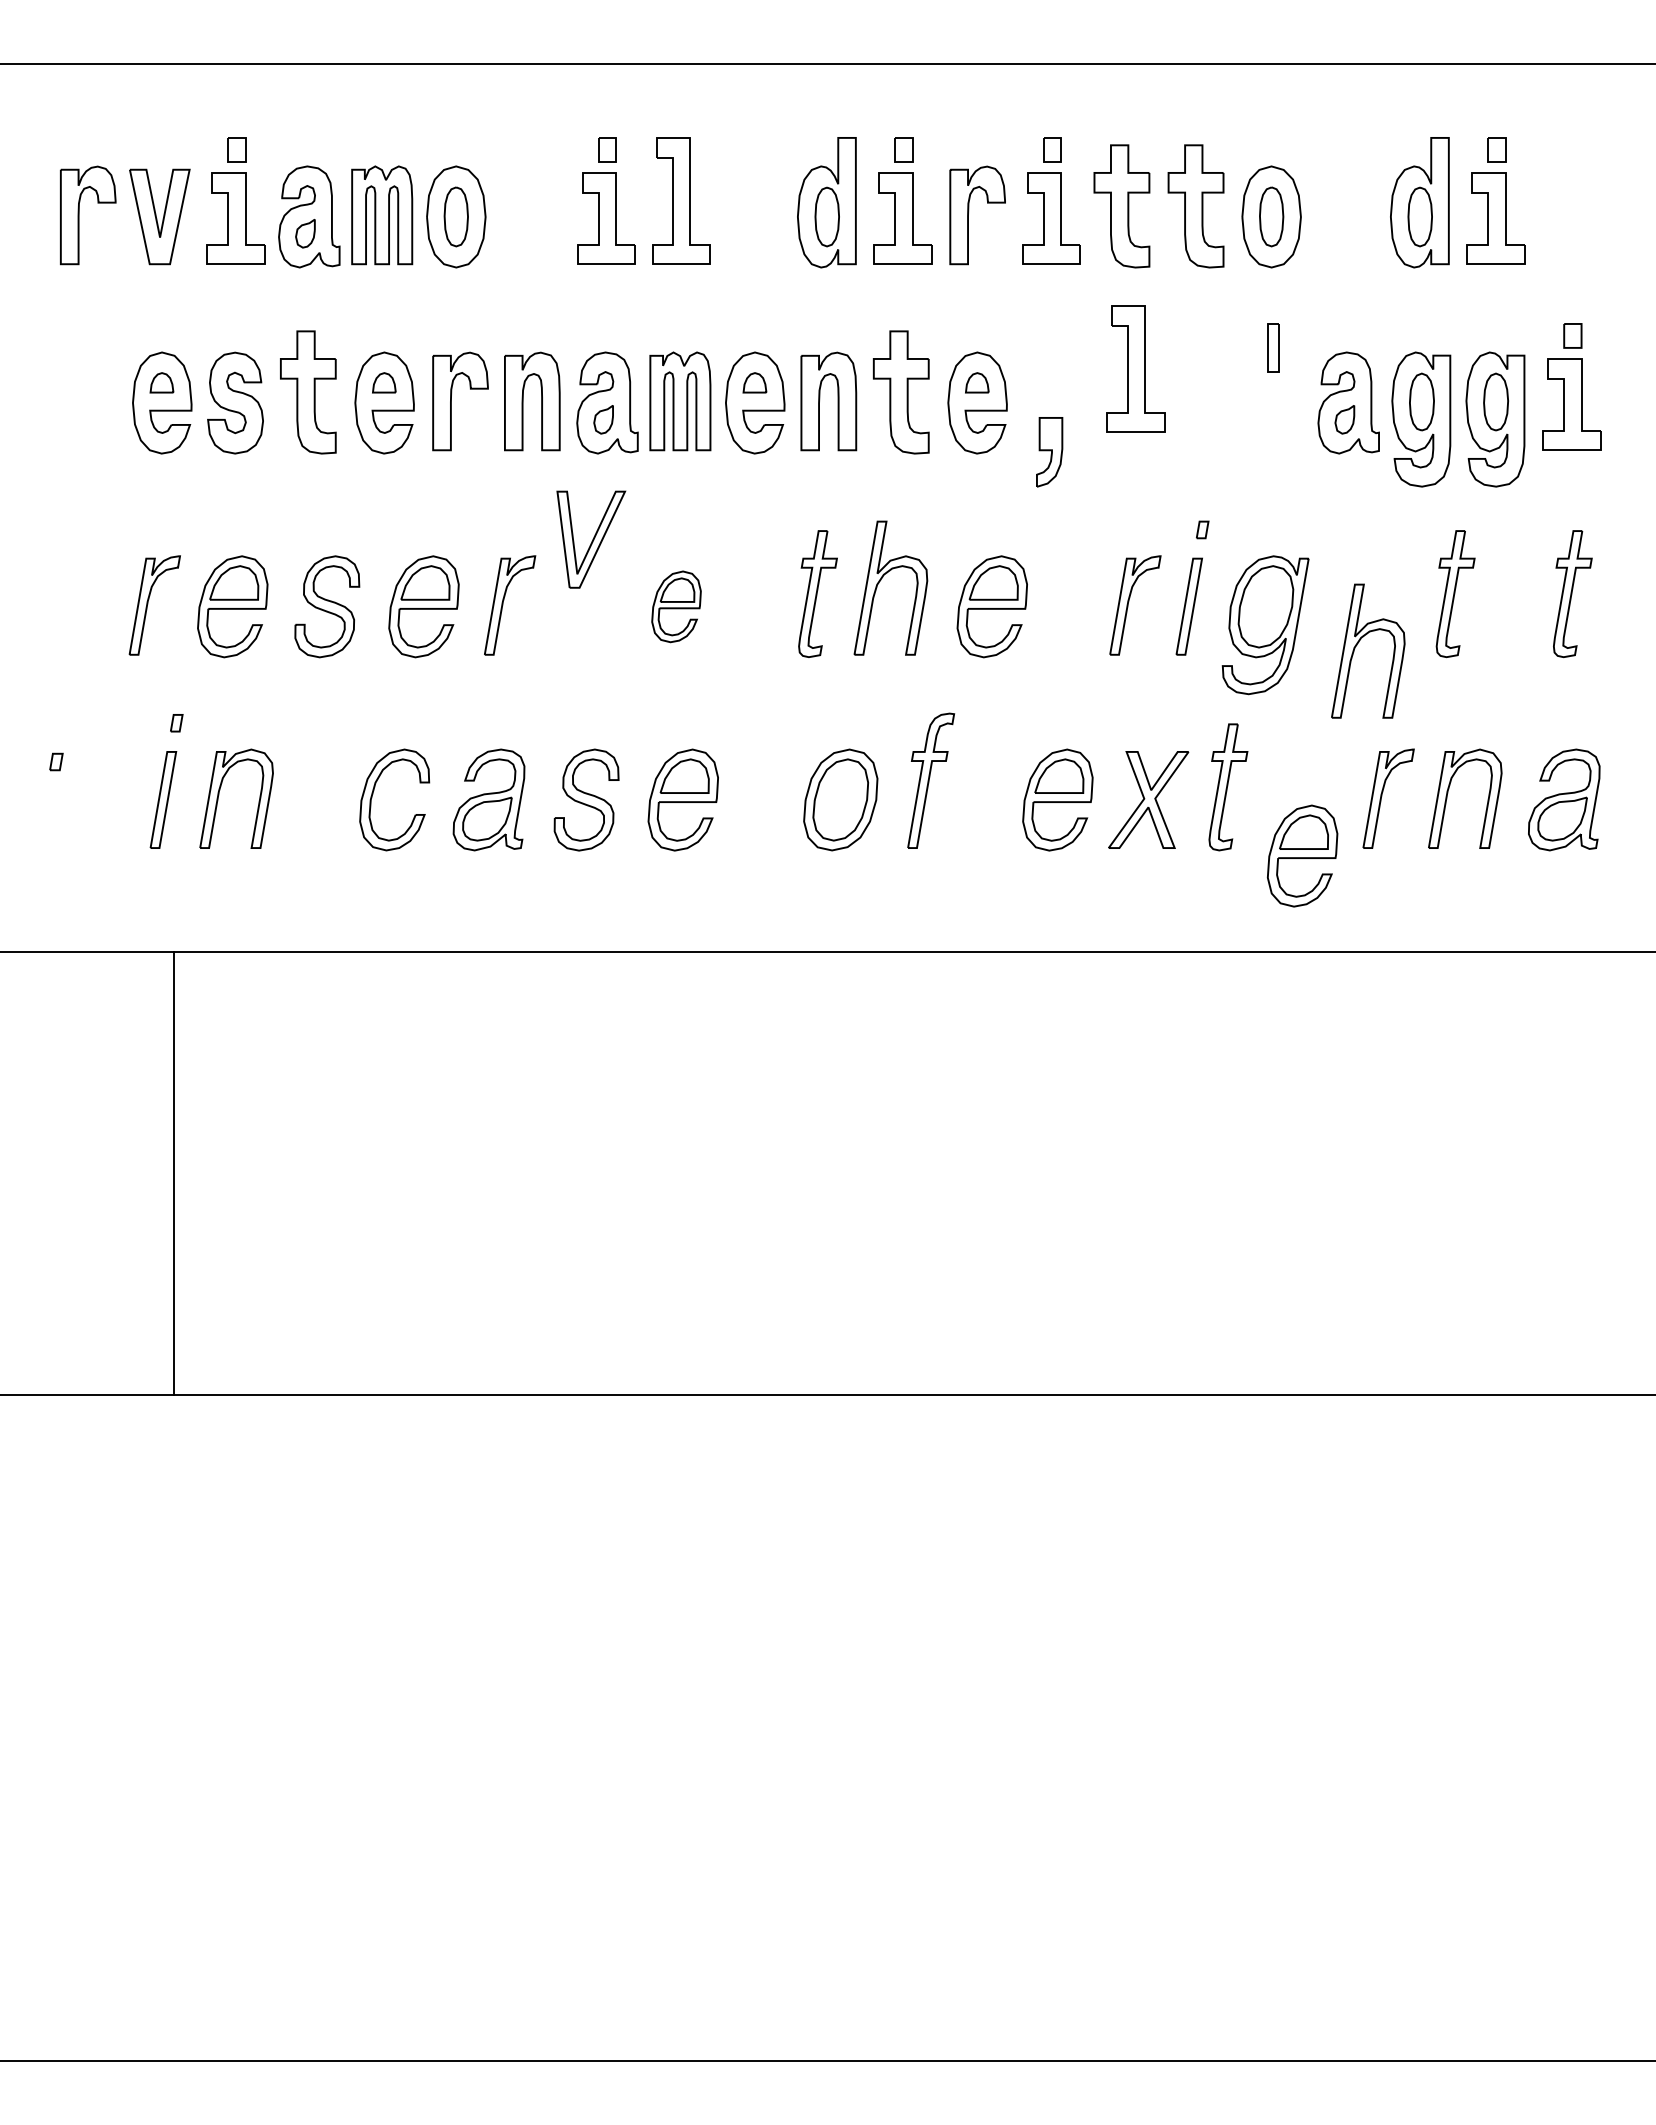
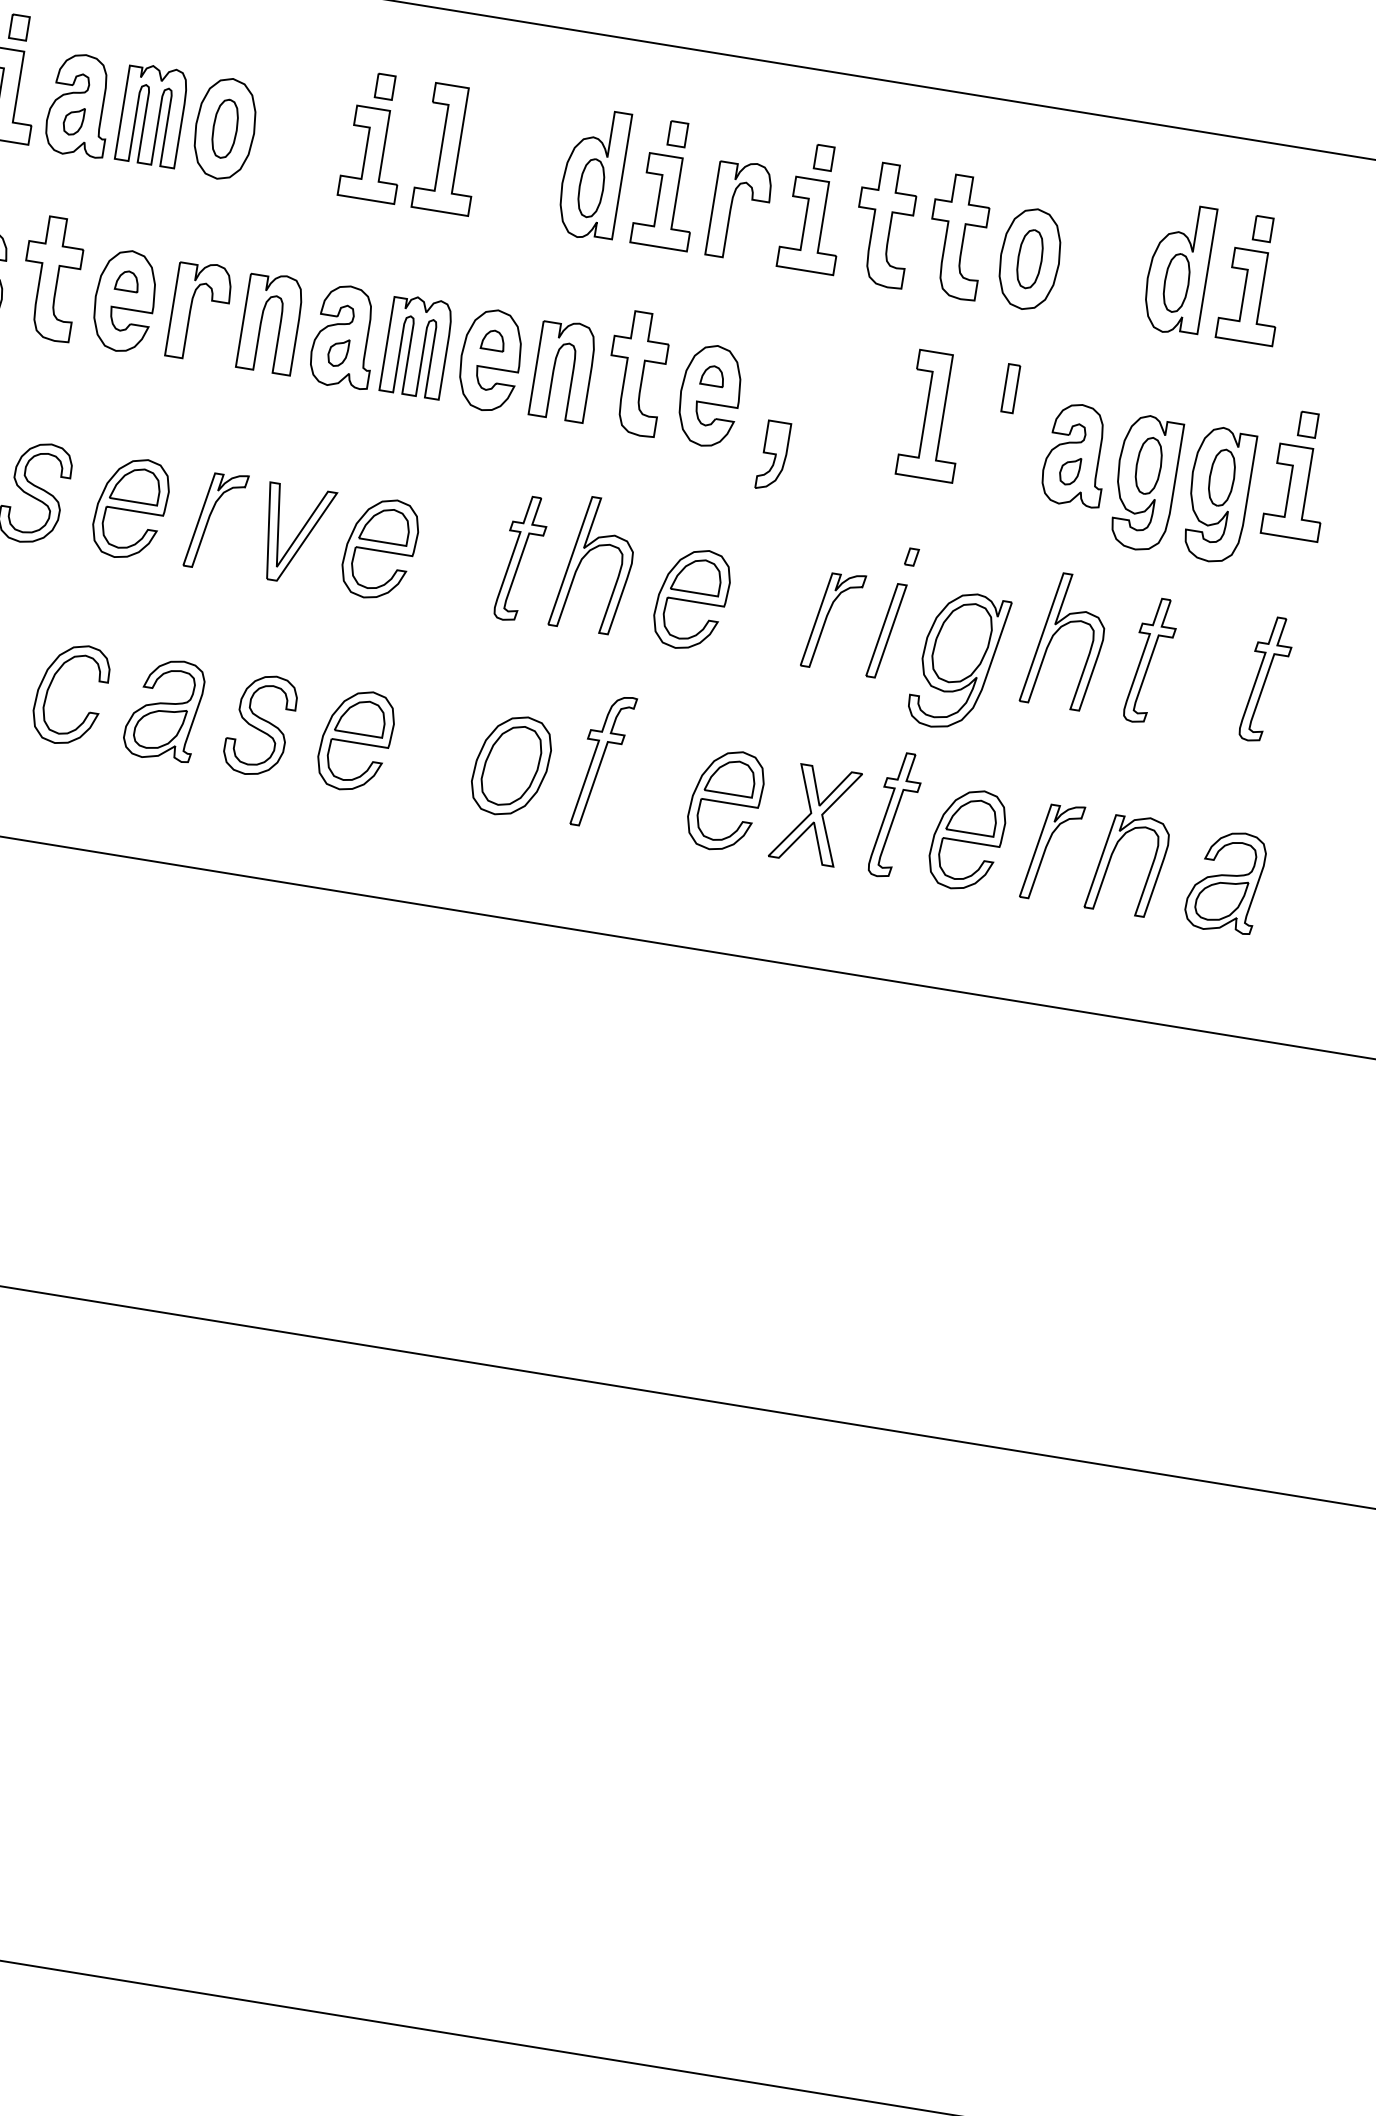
part: (1135, 368) -> (933, 415), moved
part: (591, 539) -> (296, 534), moved
part: (676, 606) -> (380, 548), size x1.43
part: (1359, 642) -> (1058, 631), moved
part: (1302, 855) -> (967, 839), moved

